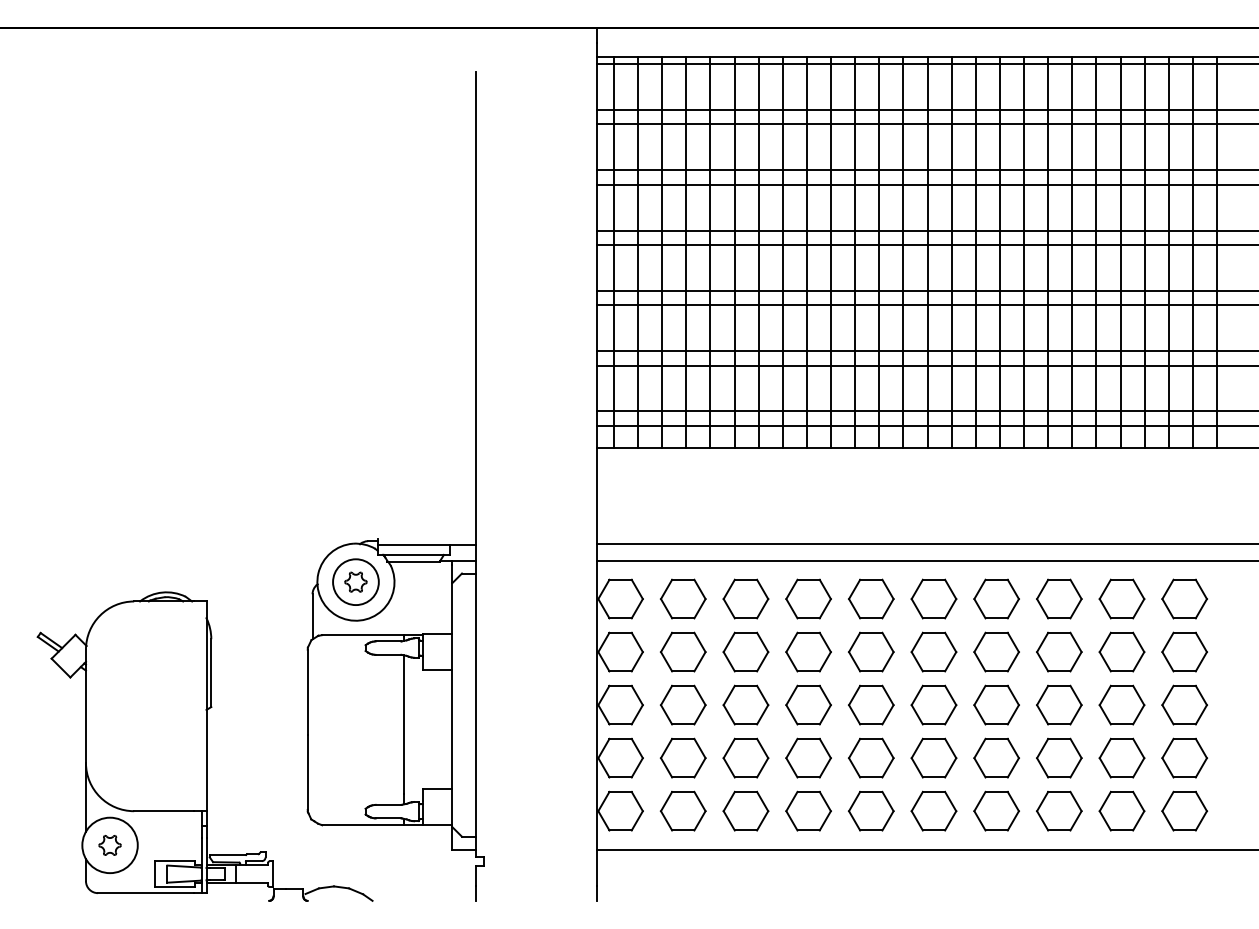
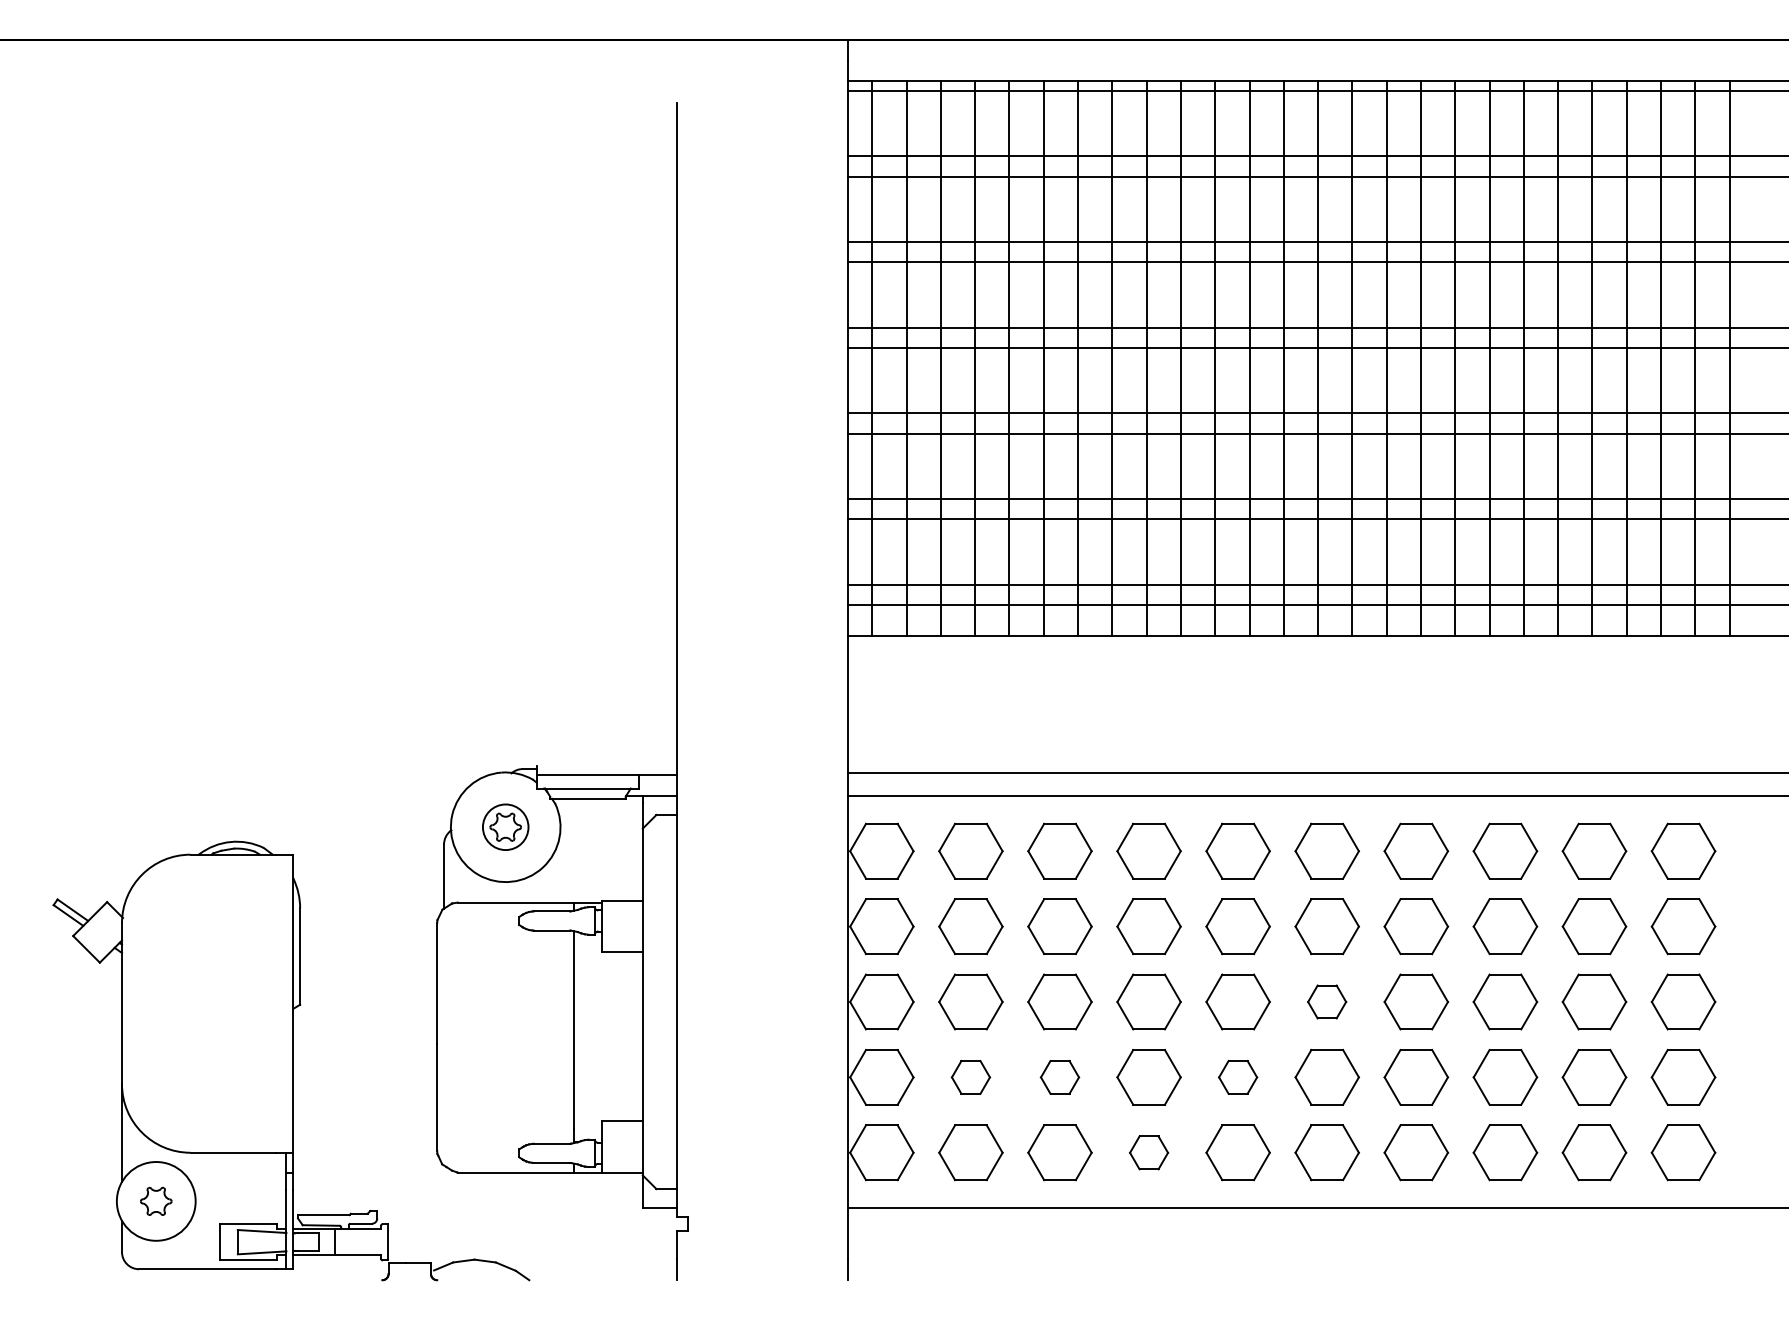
circle: (355, 581) -> (505, 826), size x0.7
part: (933, 704) -> (1326, 1001), size x0.6
part: (682, 758) -> (970, 1077), size x0.6
part: (745, 758) -> (1059, 1077), size x0.6
part: (870, 758) -> (1237, 1077), size x0.6
part: (808, 811) -> (1148, 1152), size x0.6

